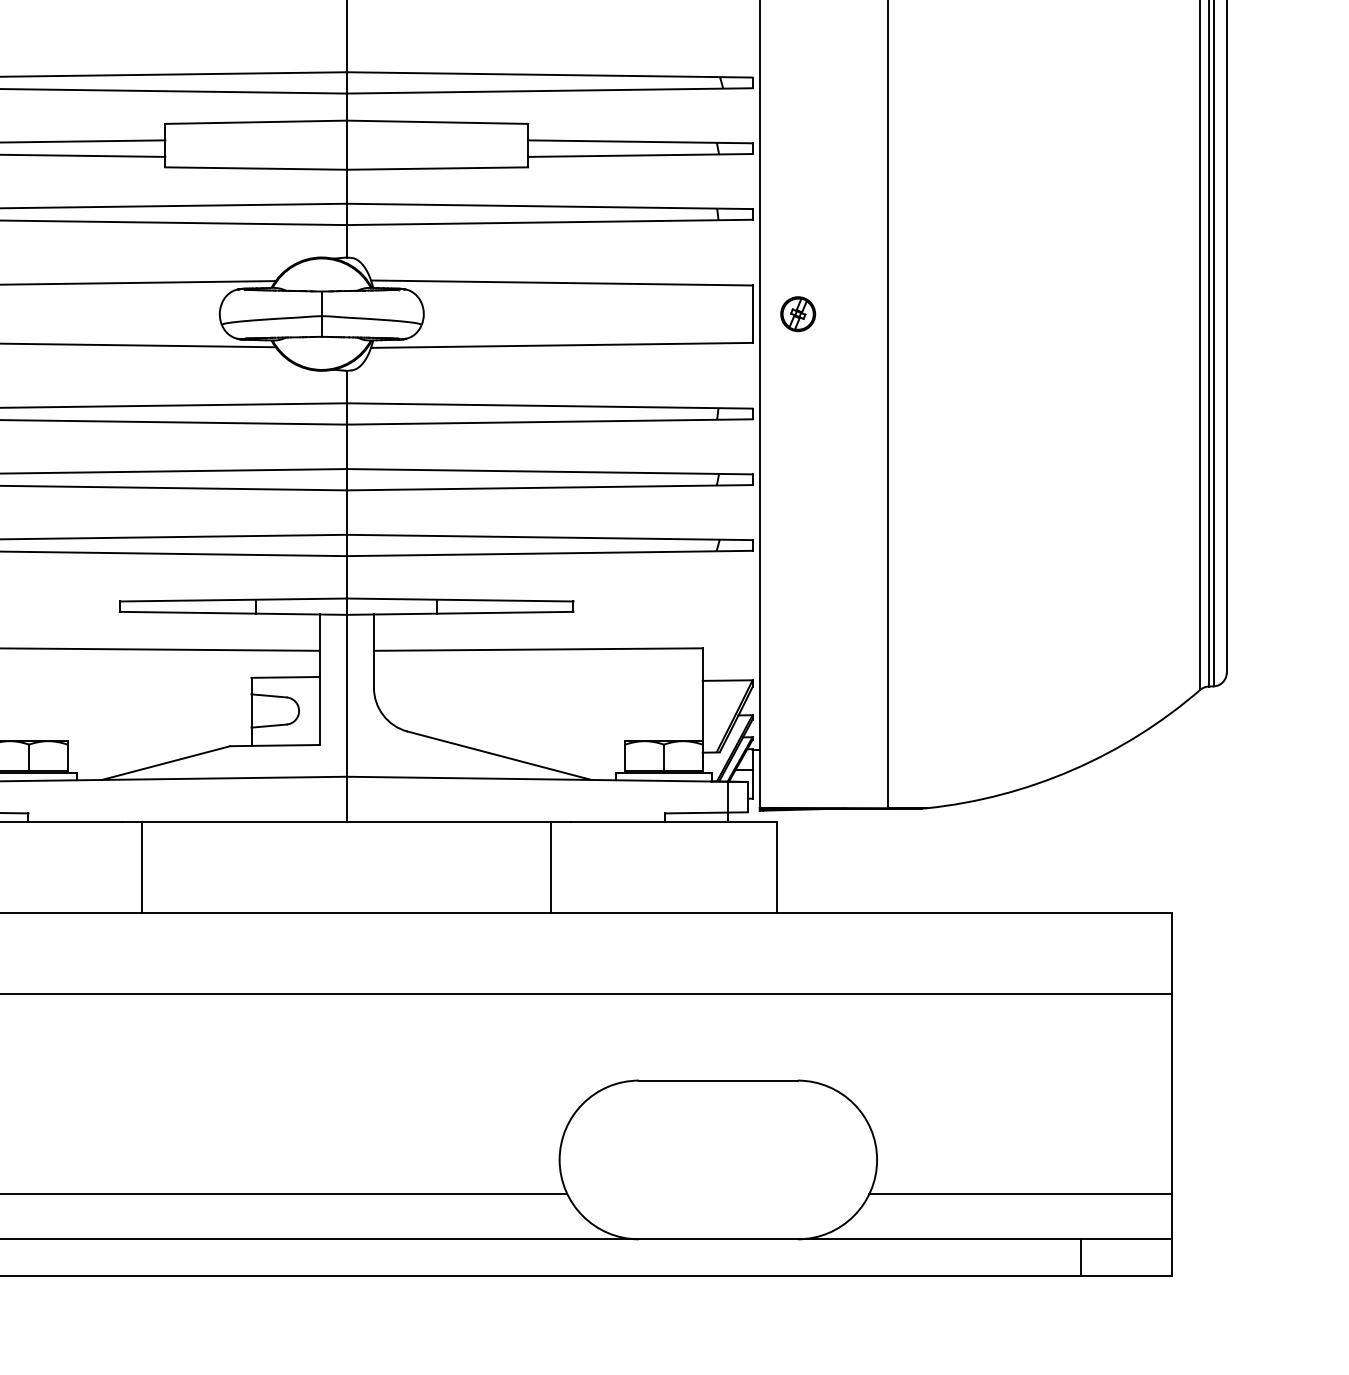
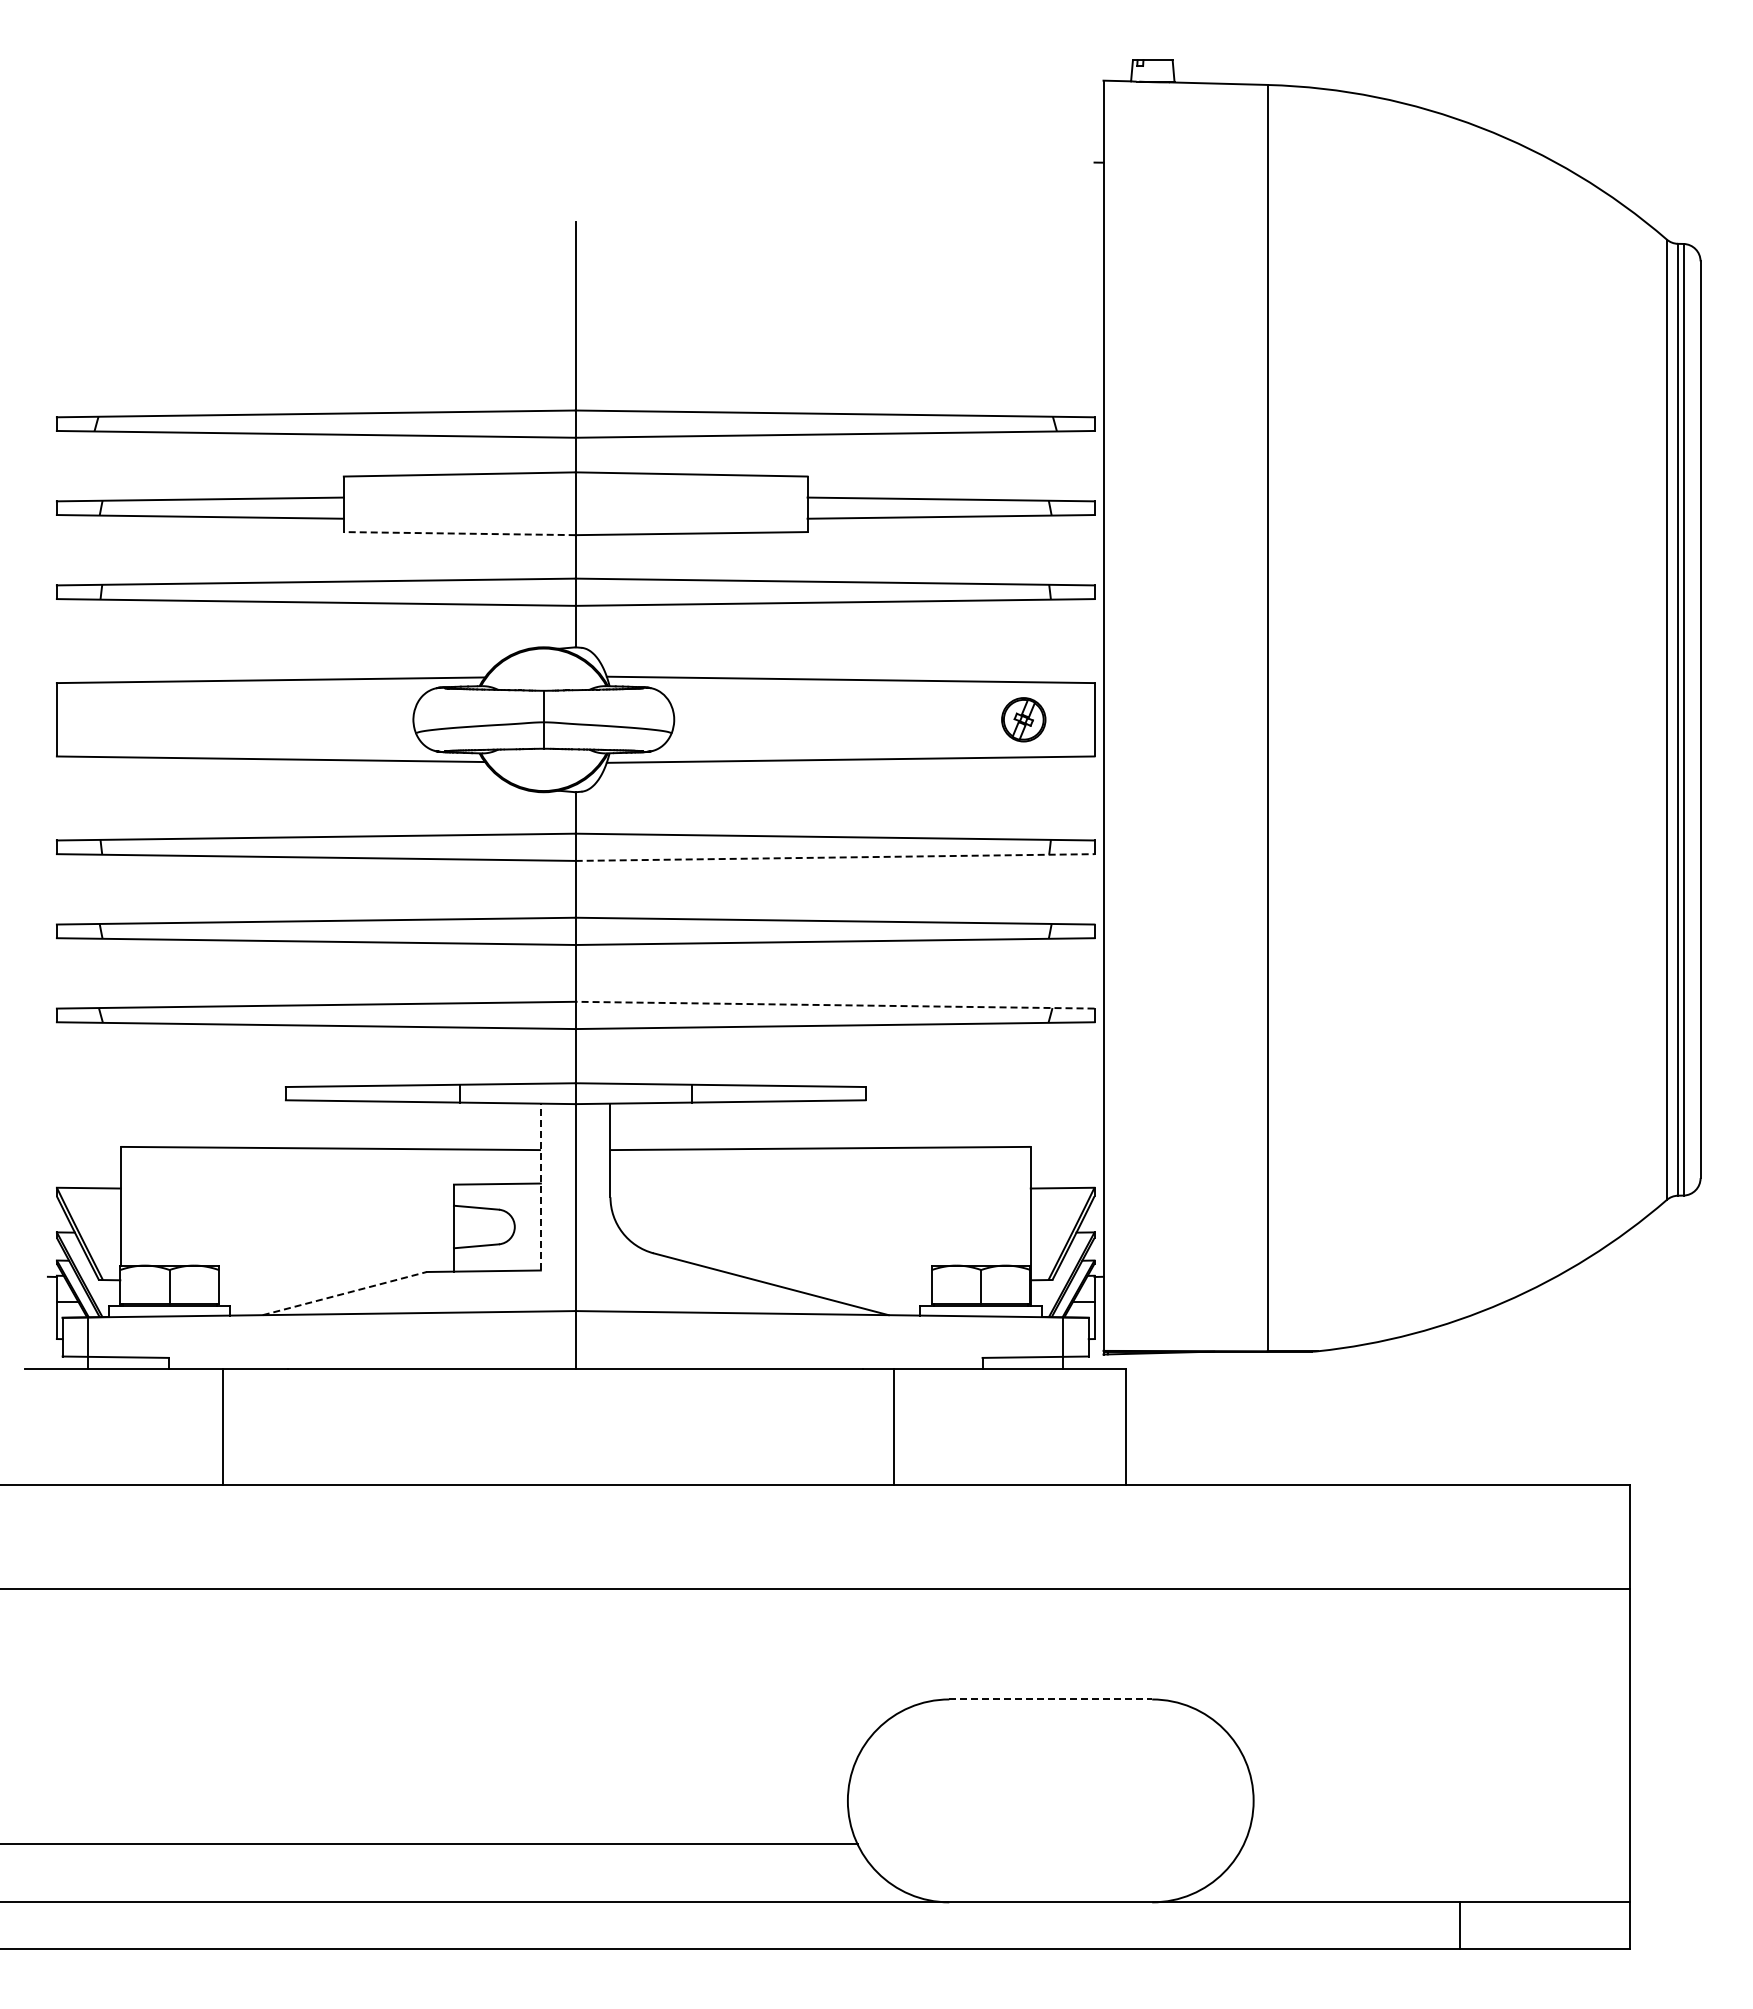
line: (255, 168) -> (459, 533), solid -> dashed
part: (797, 313) -> (1023, 719), moved
line: (549, 421) -> (835, 857), solid -> dashed
line: (549, 537) -> (834, 1005), solid -> dashed
line: (319, 679) -> (540, 1186), solid -> dashed
line: (165, 763) -> (344, 1293), solid -> dashed
line: (142, 867) -> (222, 1426), moved
line: (550, 867) -> (894, 1426), moved
line: (718, 1080) -> (1051, 1699), solid -> dashed
line: (1020, 1194) -> (1436, 1844), removed
line: (1081, 1257) -> (1459, 1925), moved

